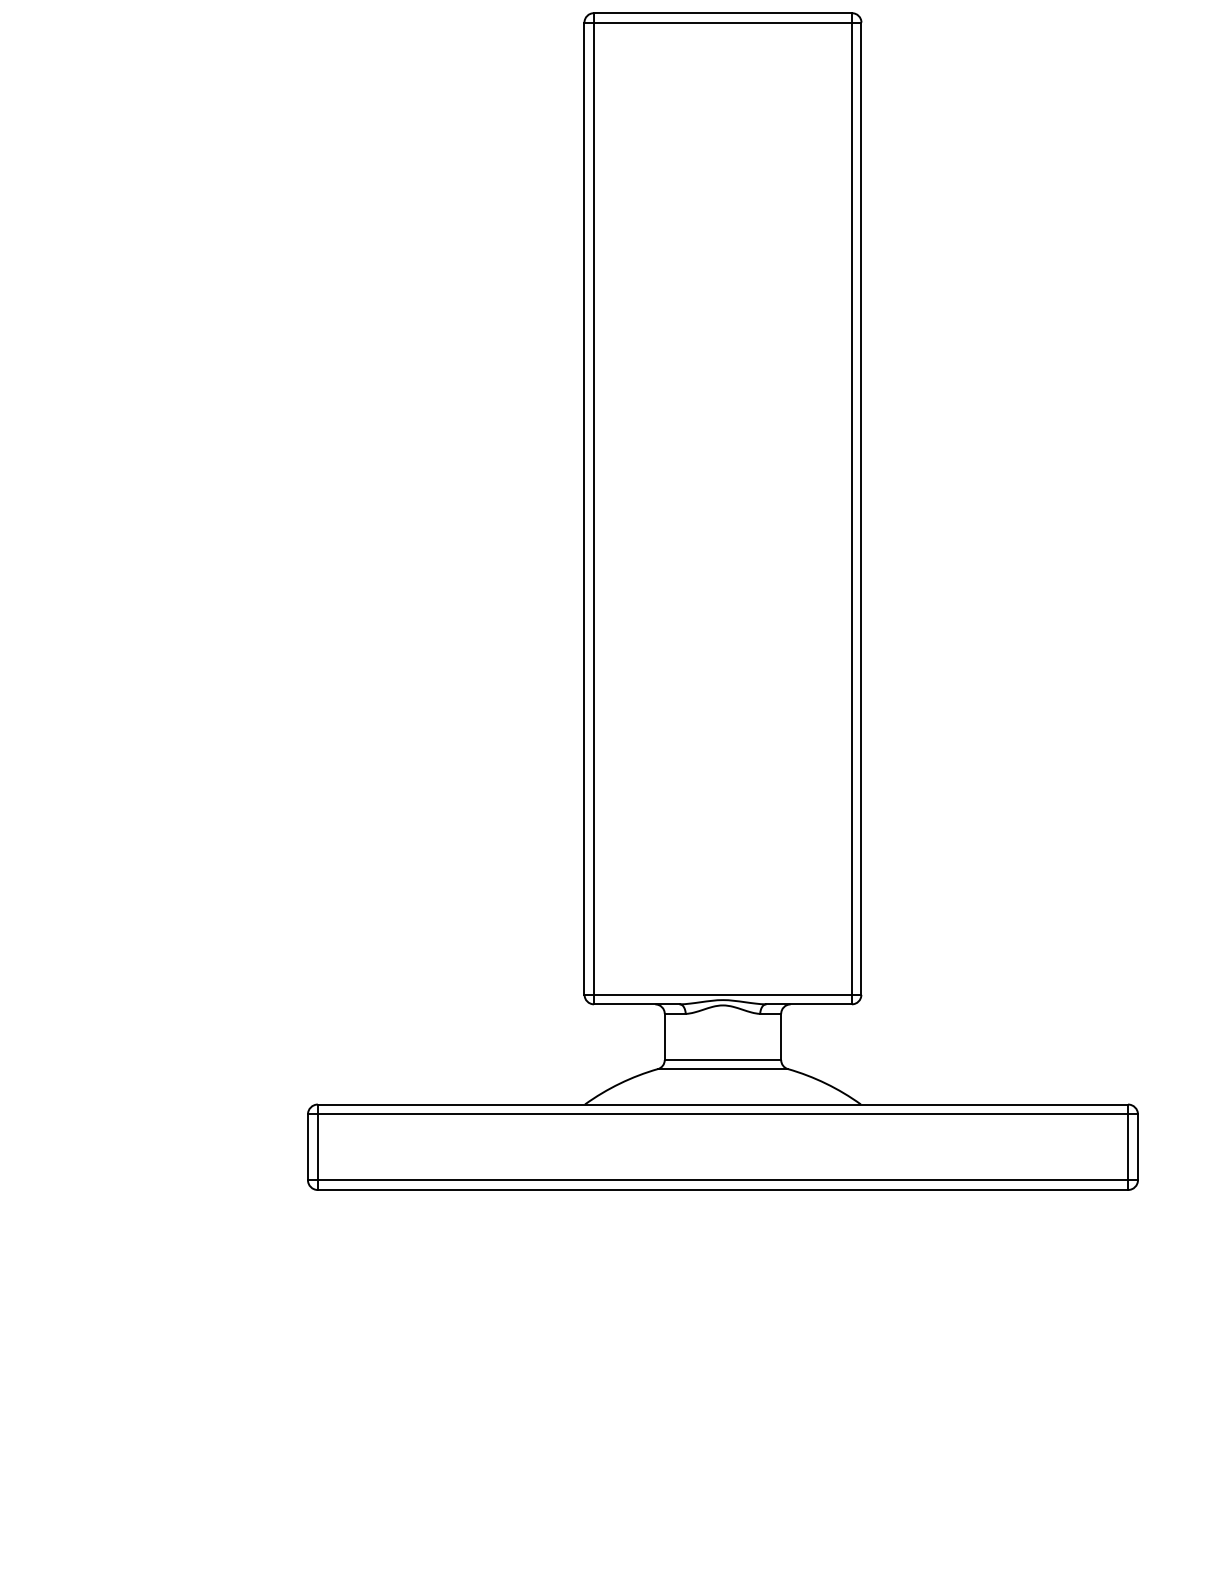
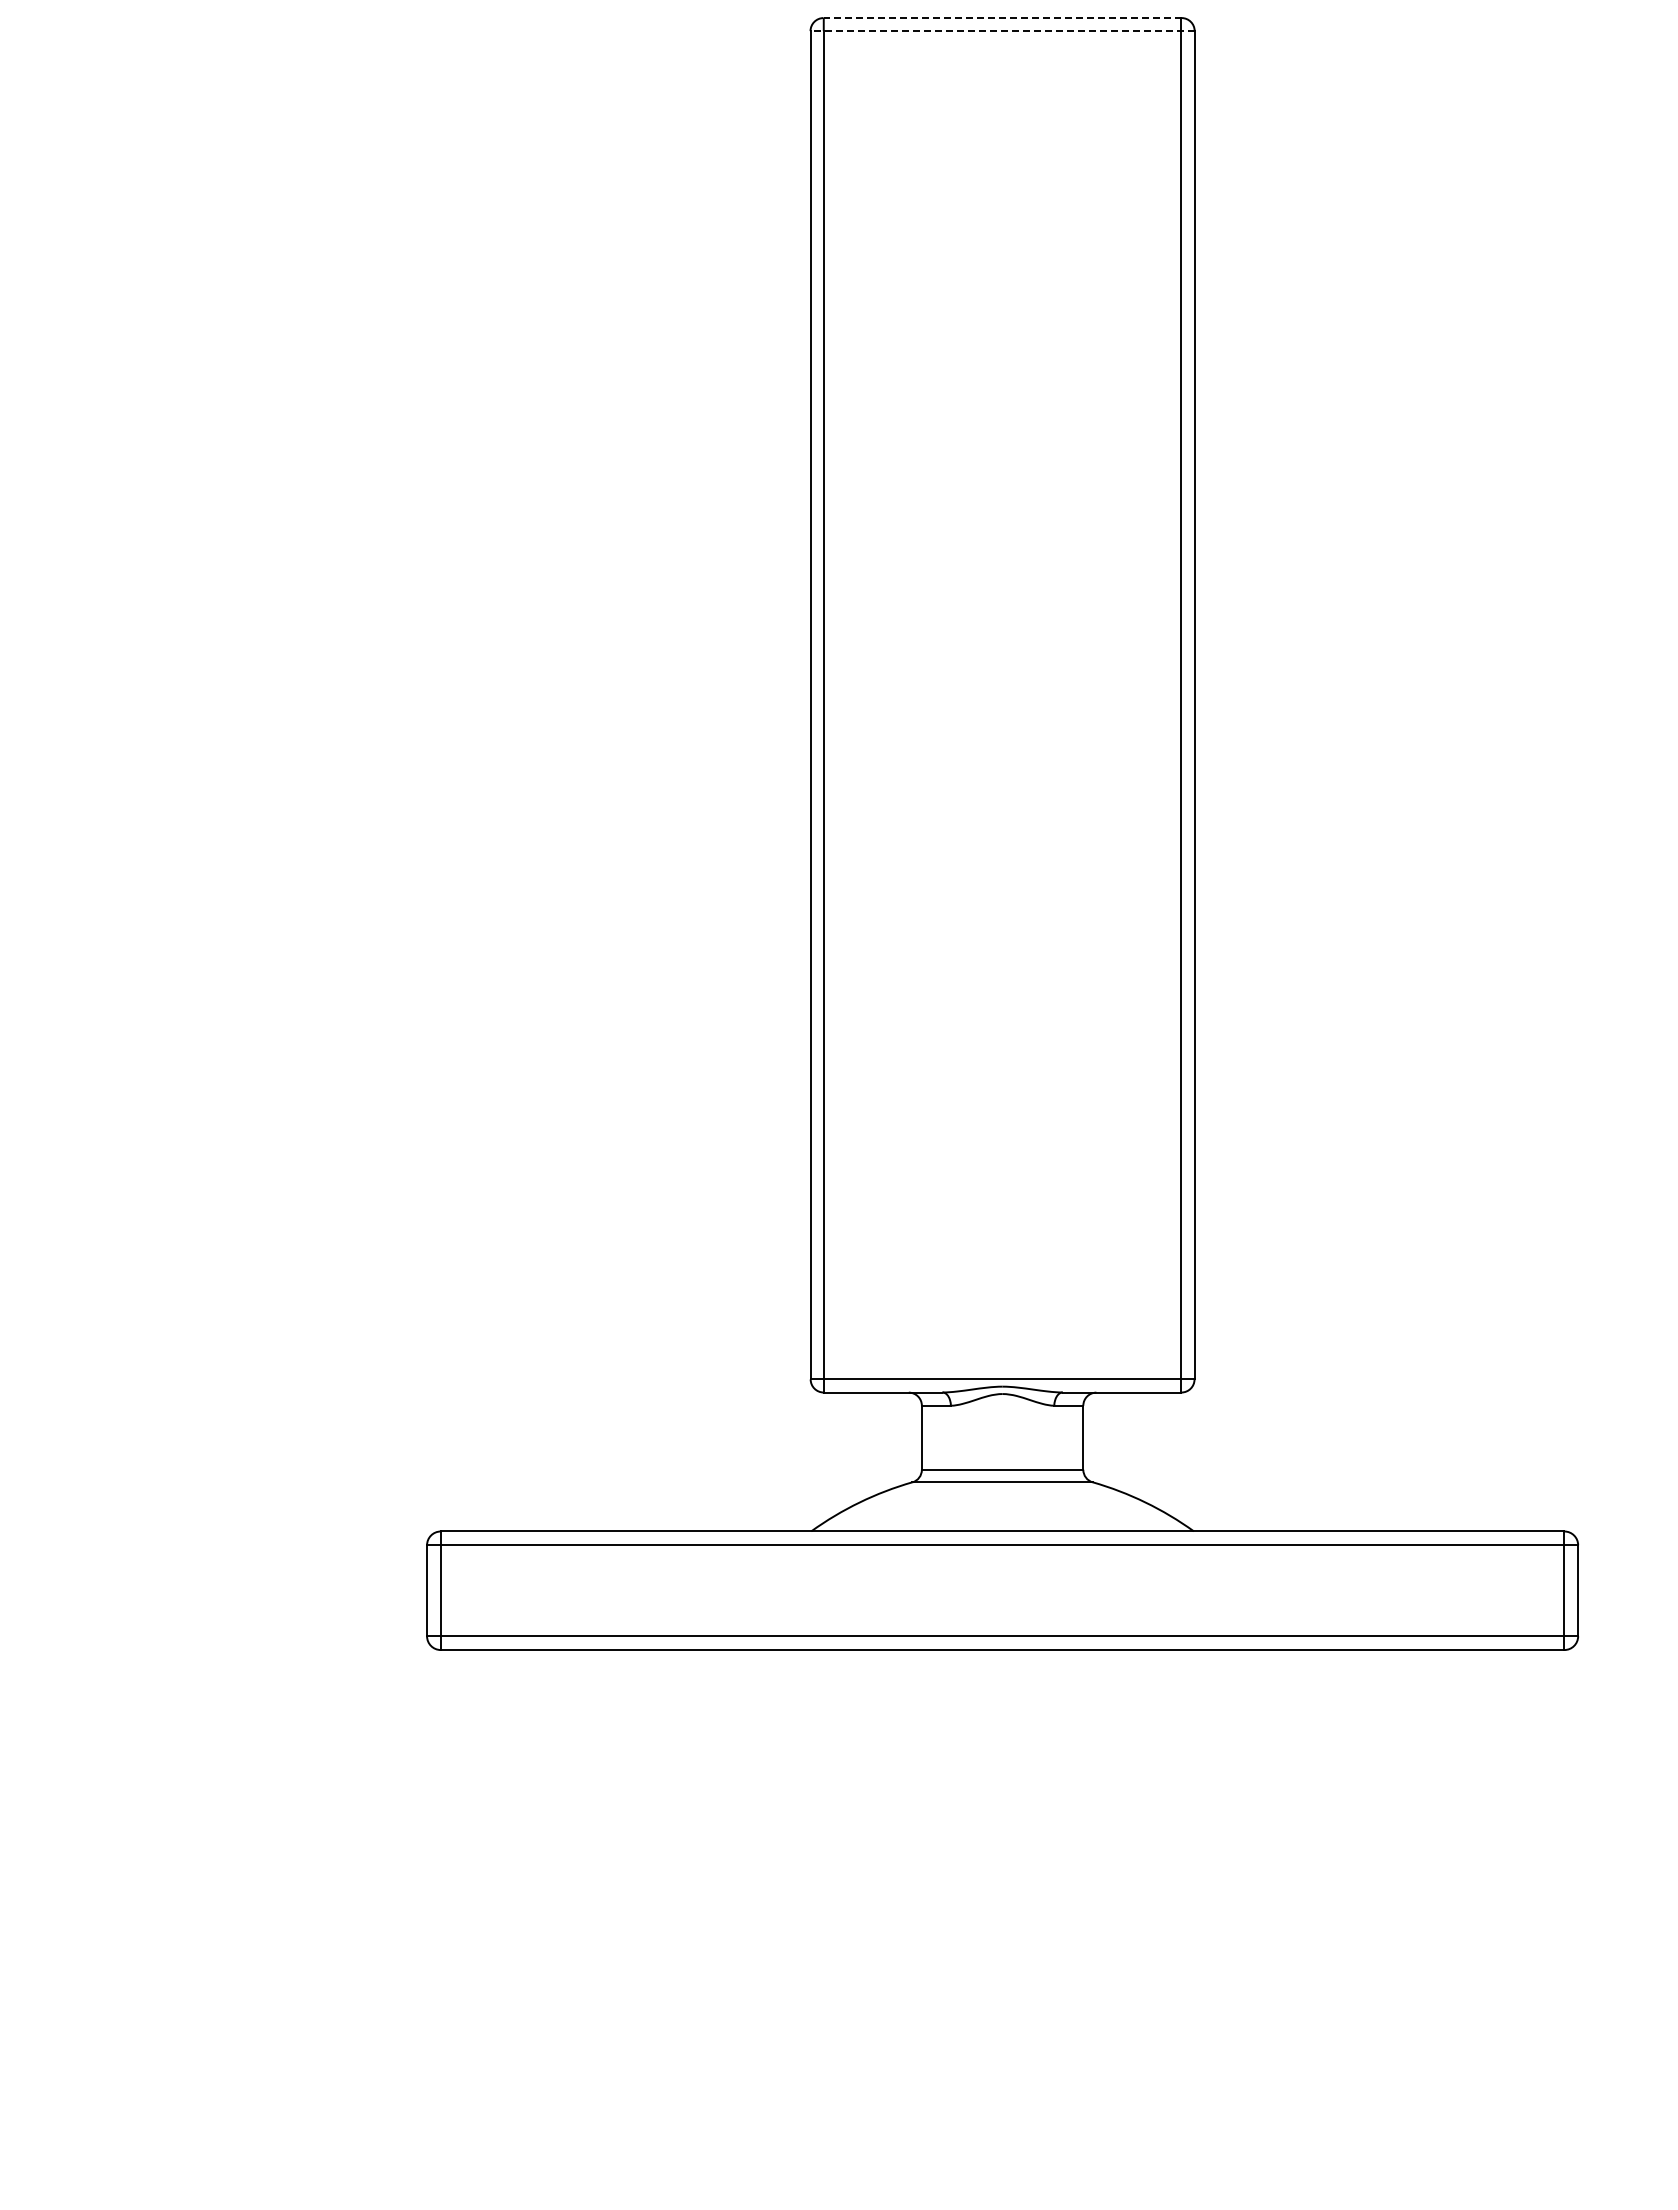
line: (722, 13) -> (1002, 18), solid -> dashed
line: (722, 22) -> (1002, 31), solid -> dashed

